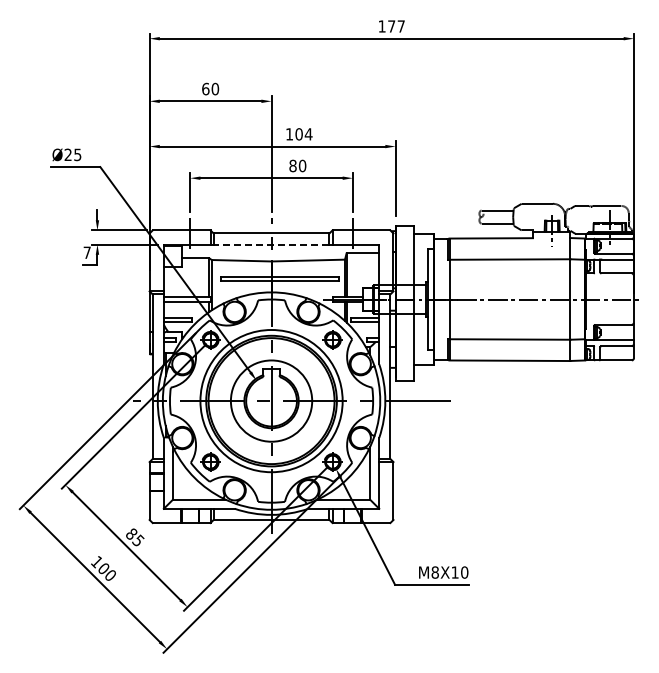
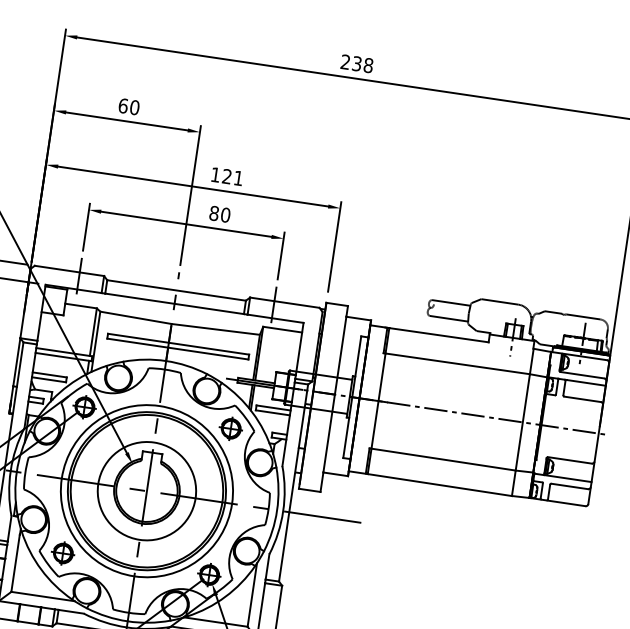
text: (391, 26) -> (356, 63), 177 -> 238
text: (303, 134) -> (232, 177), 104 -> 121
line: (271, 244) -> (174, 303), dashed -> solid

